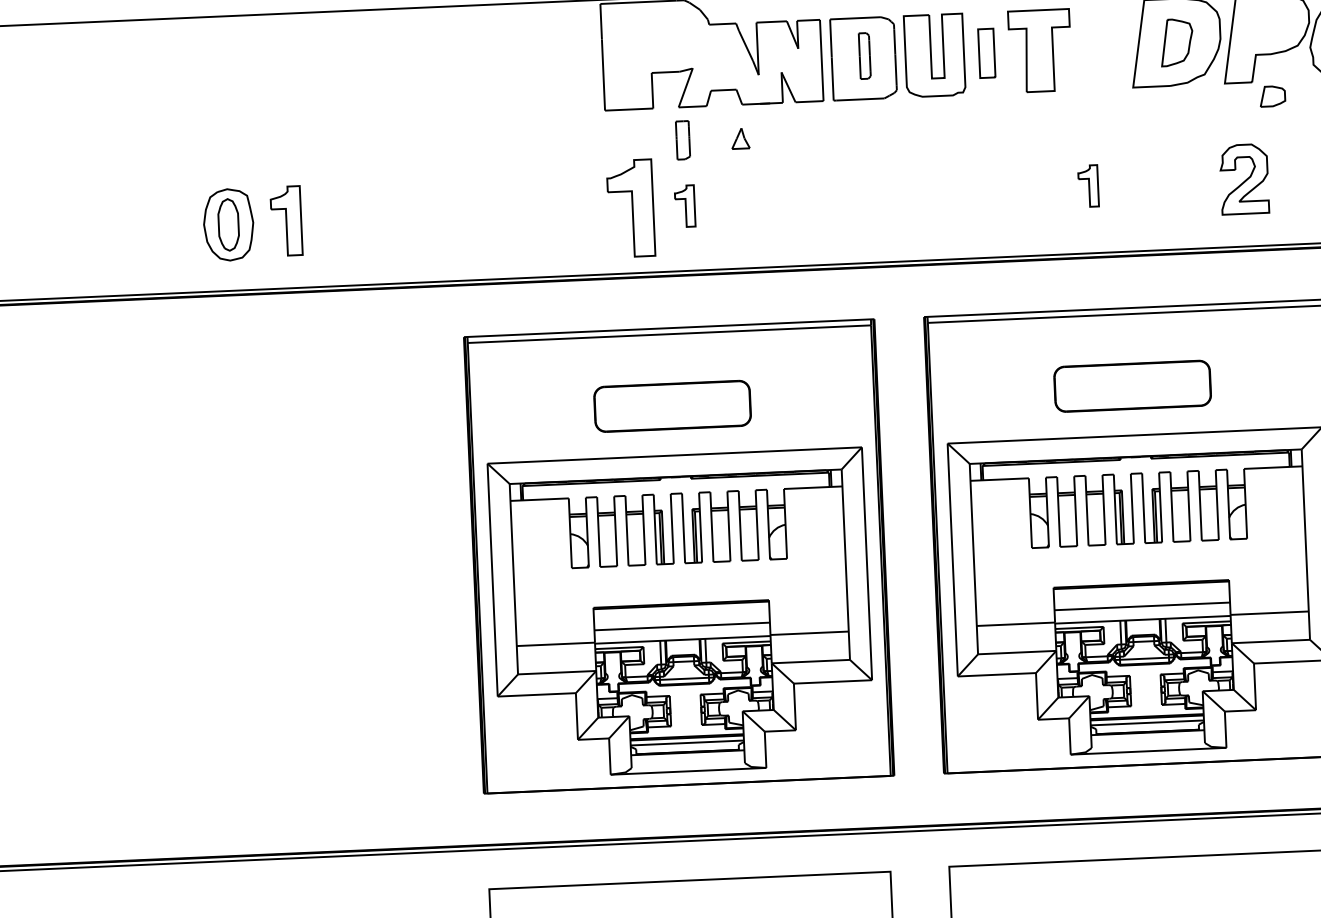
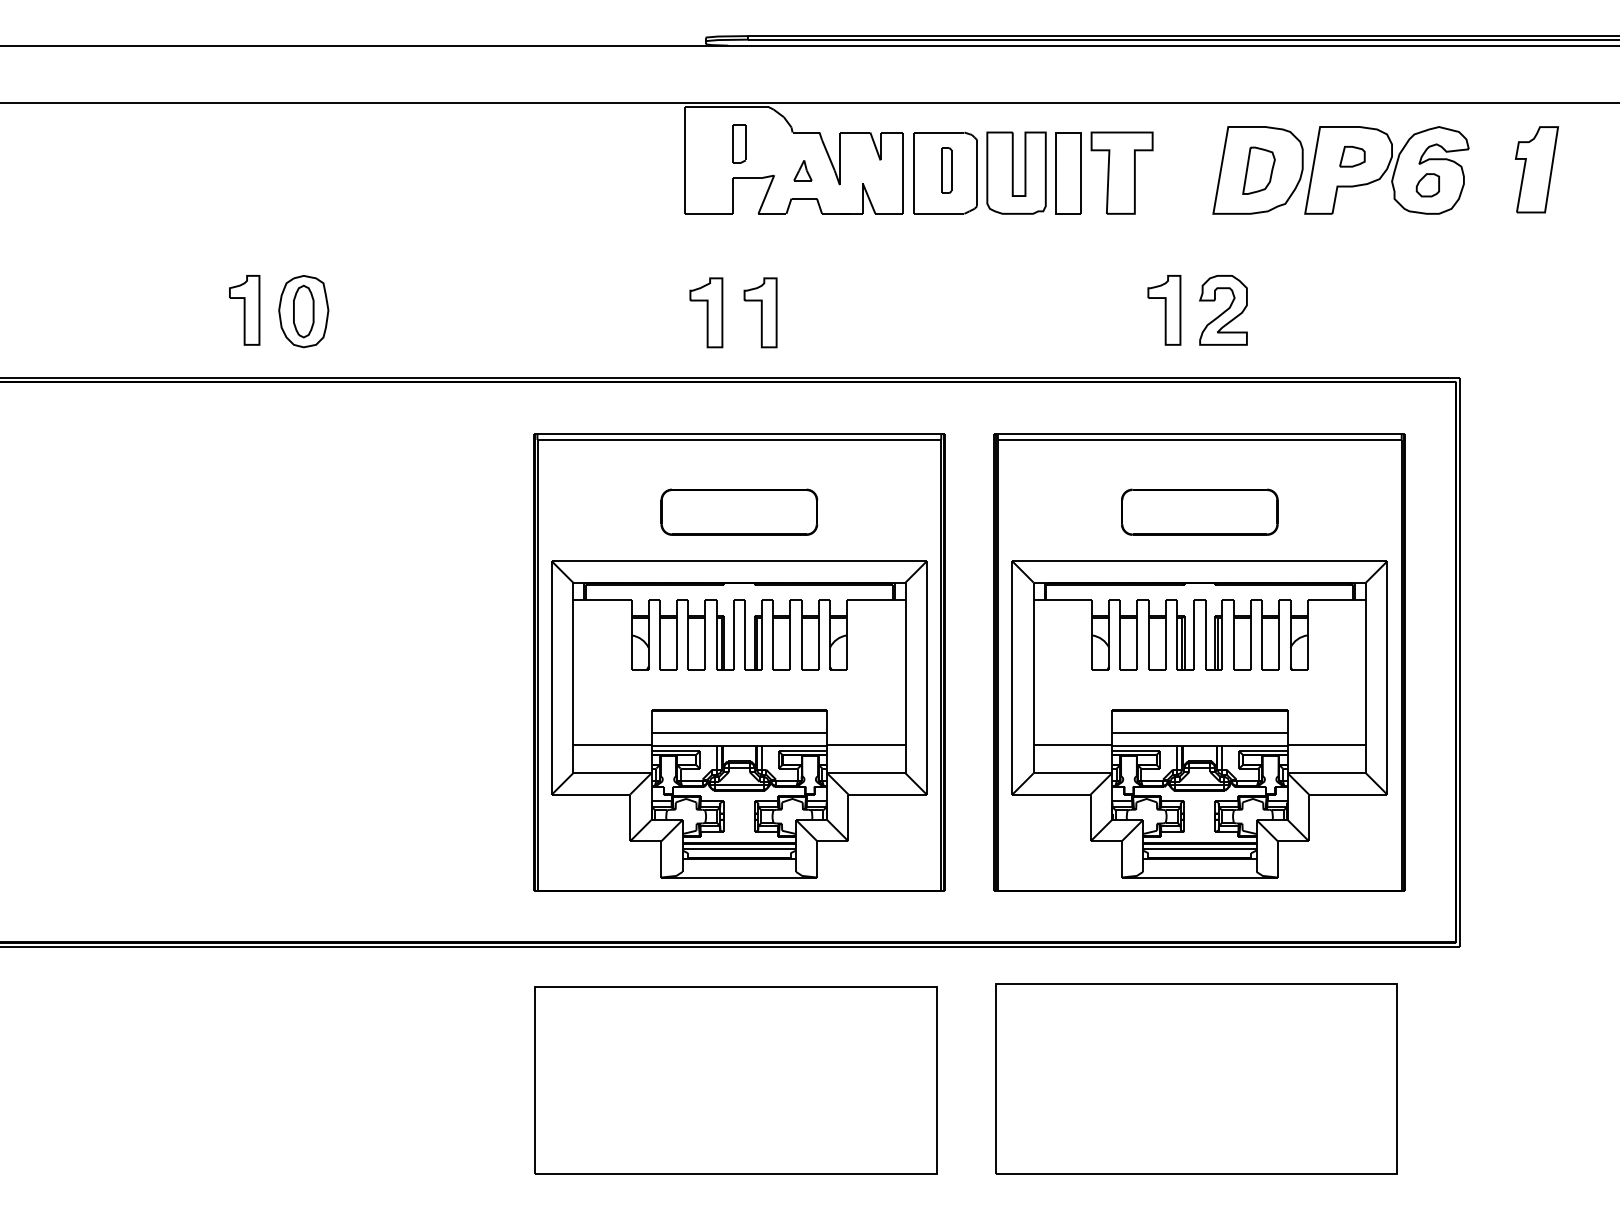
part: (986, 53) -> (1068, 173), size x1.67
part: (1272, 96) -> (1352, 156), moved
part: (740, 138) -> (802, 170), moved
part: (683, 139) -> (739, 143), moved
part: (1244, 179) -> (1223, 310), moved
part: (1088, 186) -> (1164, 310), size x1.67
part: (685, 205) -> (760, 312), size x1.67
part: (631, 208) -> (706, 312), size x0.71
part: (286, 221) -> (244, 310), moved

